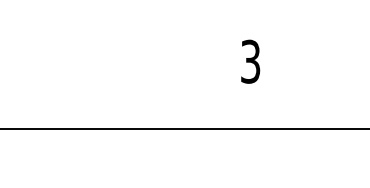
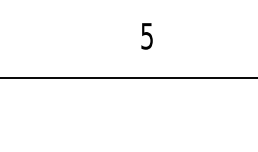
text: (251, 60) -> (147, 35), 3 -> 5

